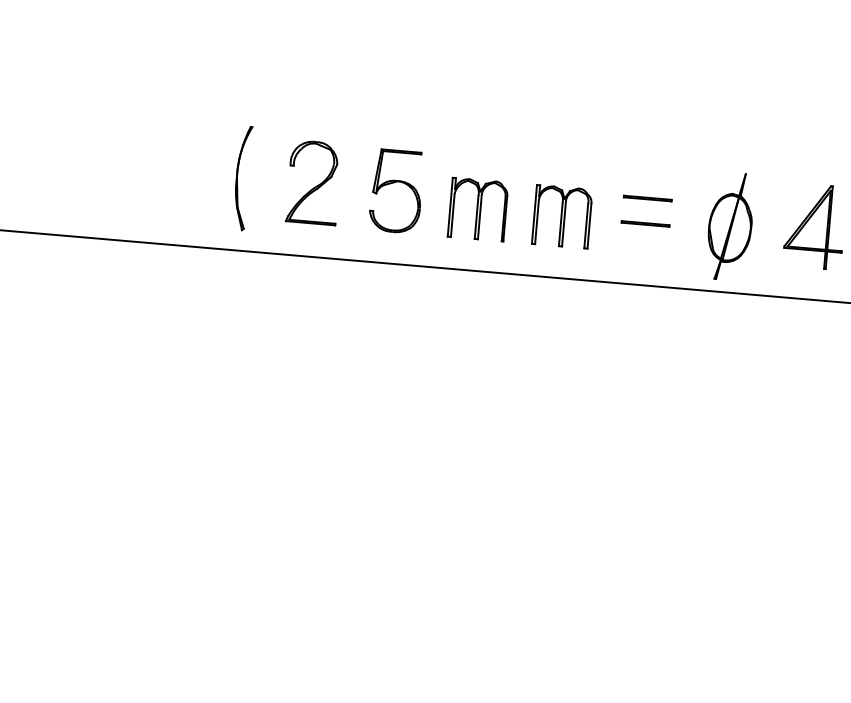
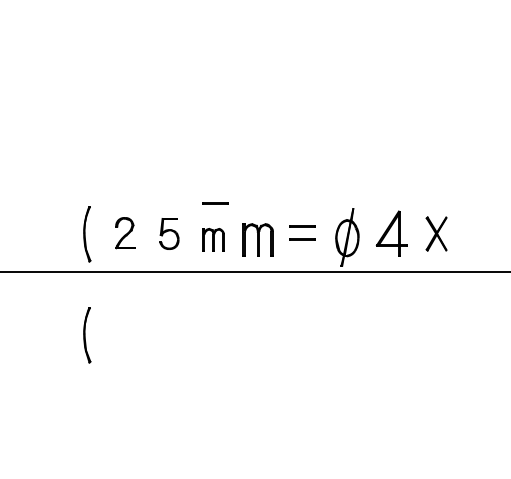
line: (488, 141) -> (215, 203), added
part: (314, 181) -> (125, 232), size x0.7
part: (396, 190) -> (169, 233), size x0.7
part: (478, 208) -> (213, 239), size x0.7
part: (226, 368) -> (87, 335), added

